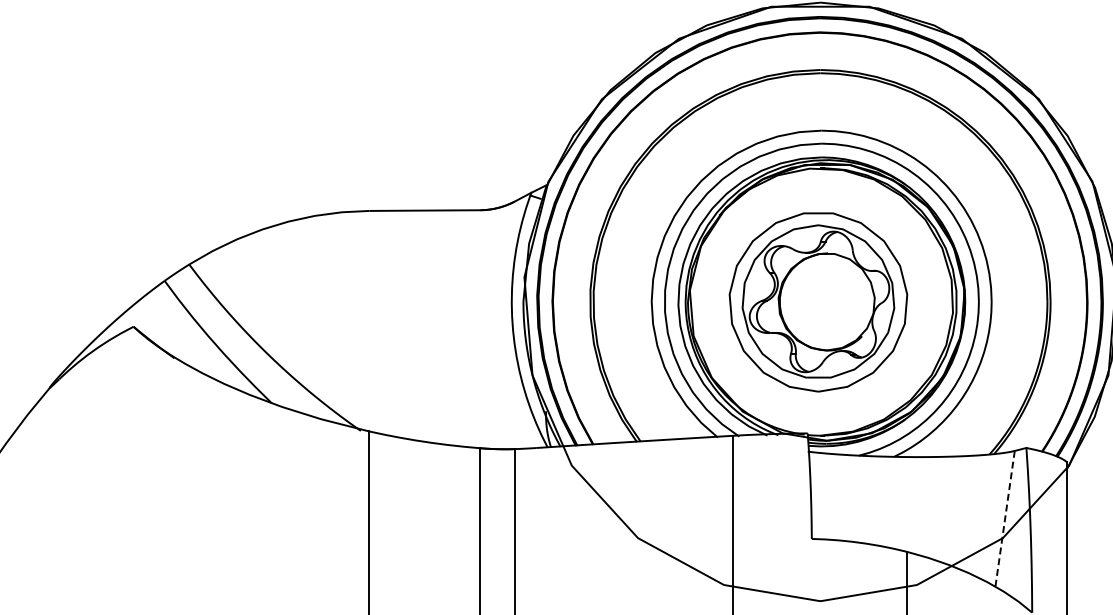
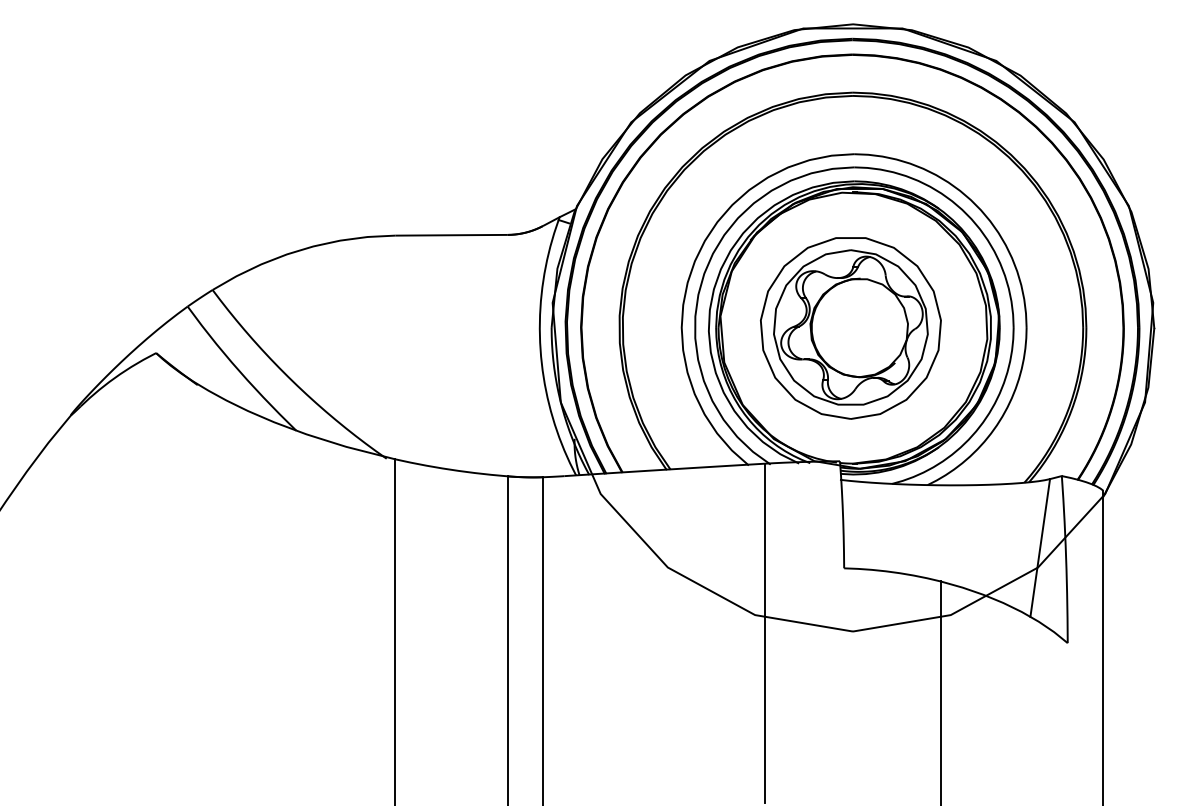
line: (1005, 519) -> (1040, 548), dashed -> solid

